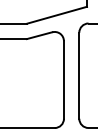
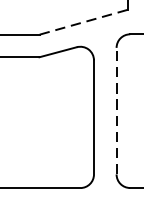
line: (57, 15) -> (84, 22), solid -> dashed
line: (79, 75) -> (116, 110), solid -> dashed

